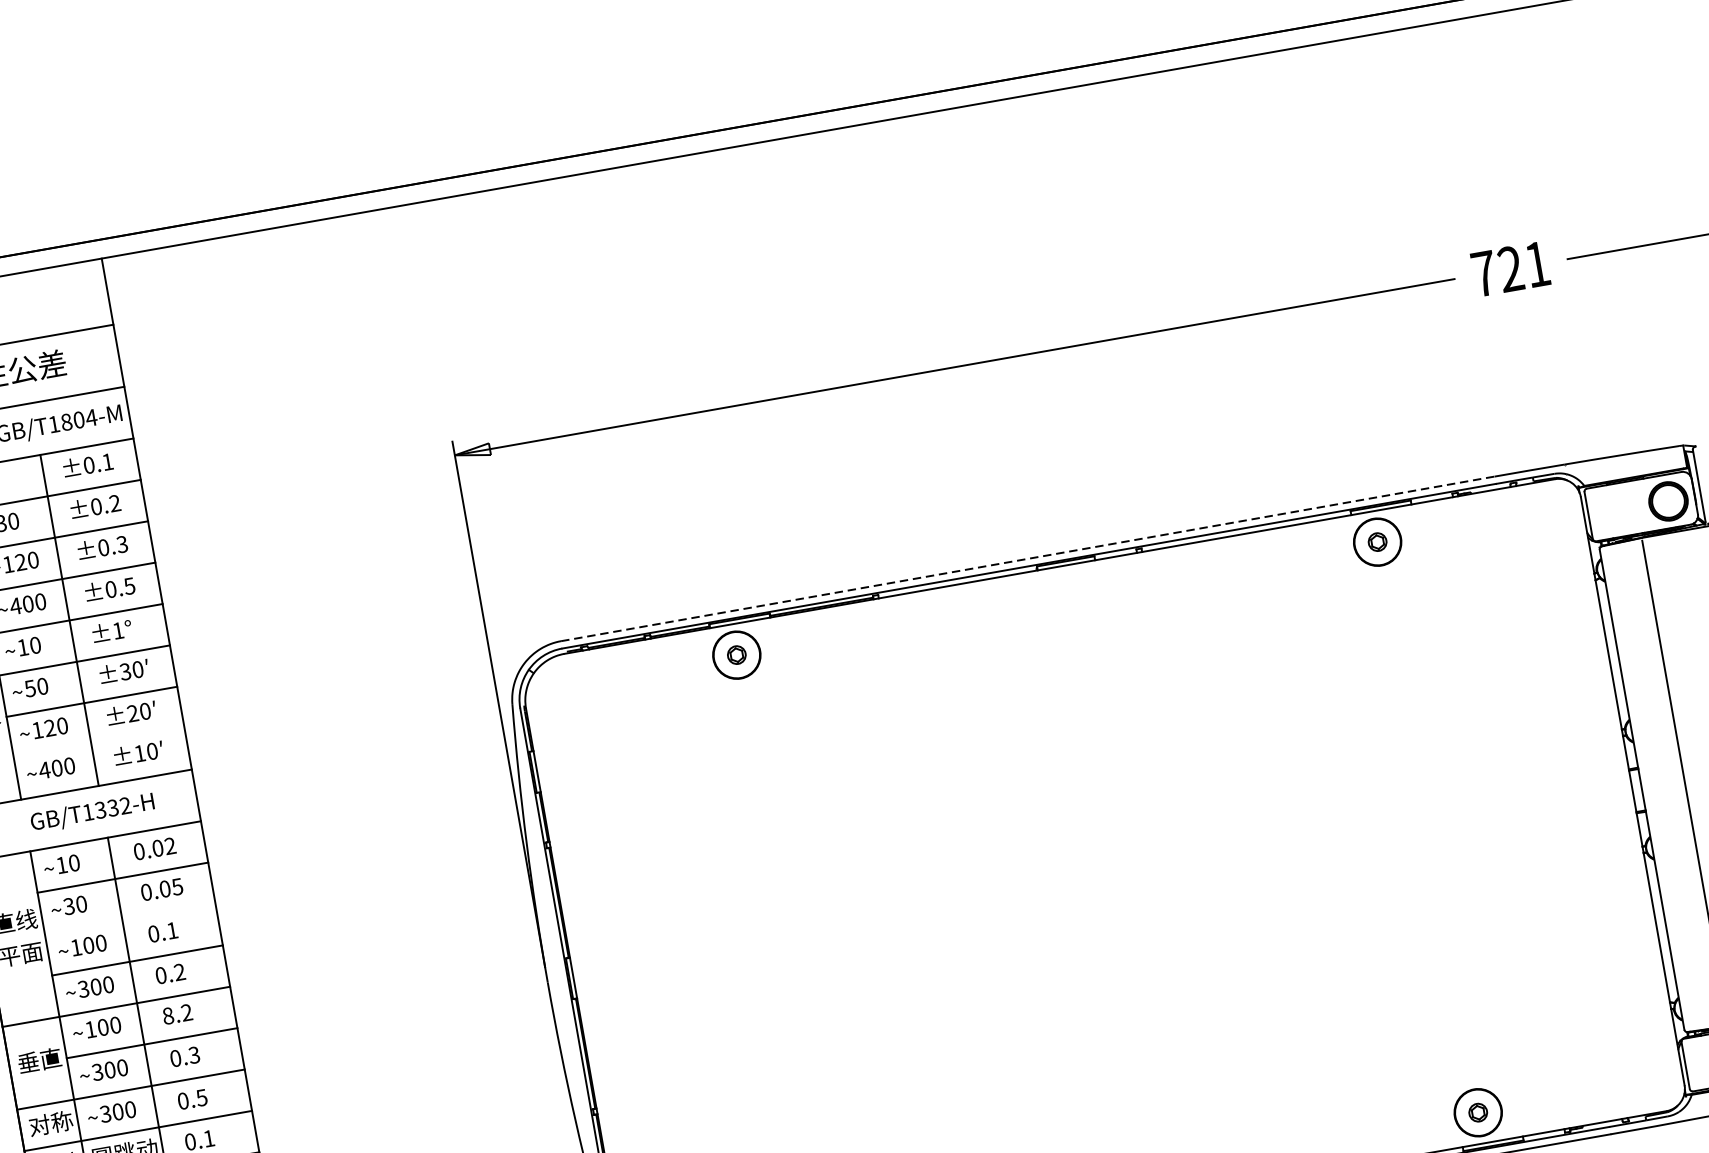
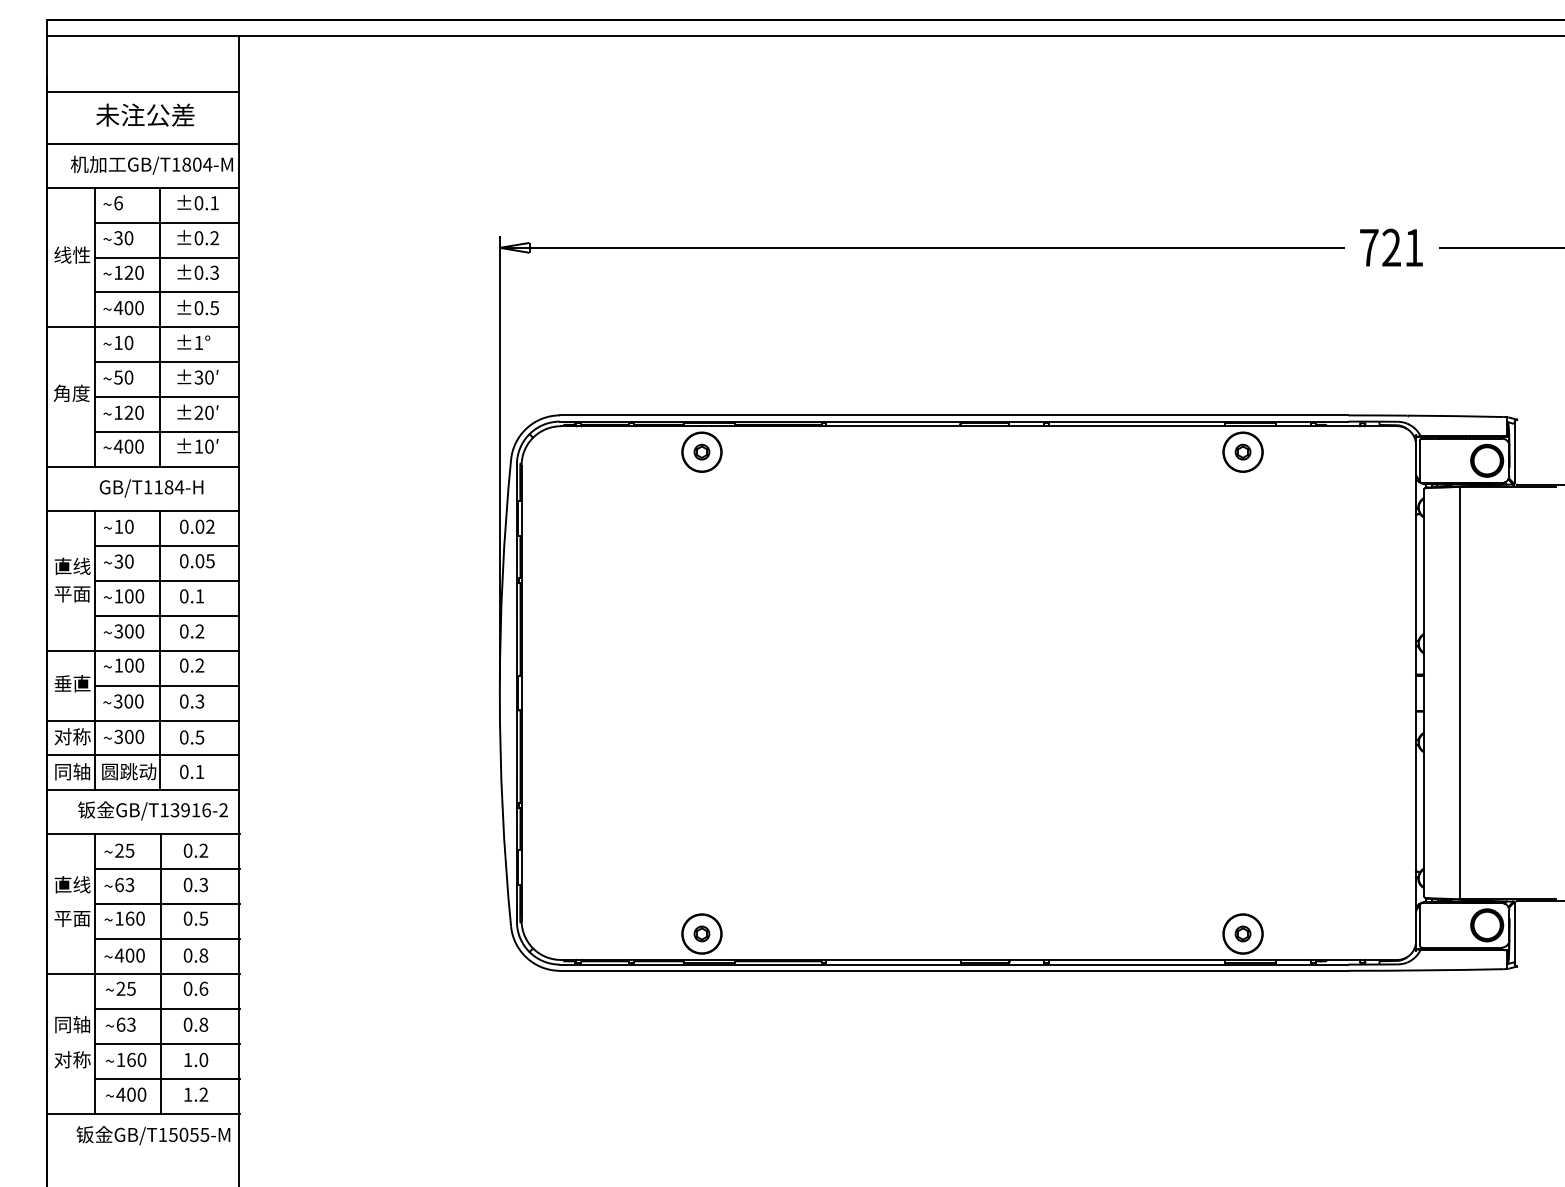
line: (1028, 558) -> (954, 415), dashed -> solid
line: (98, 743) -> (166, 432), added
text: (113, 808) -> (169, 487), GB/T1332-H -> GB/T1184-H
line: (129, 918) -> (166, 580), added
text: (168, 1015) -> (184, 665), 8.2 -> 0.2

